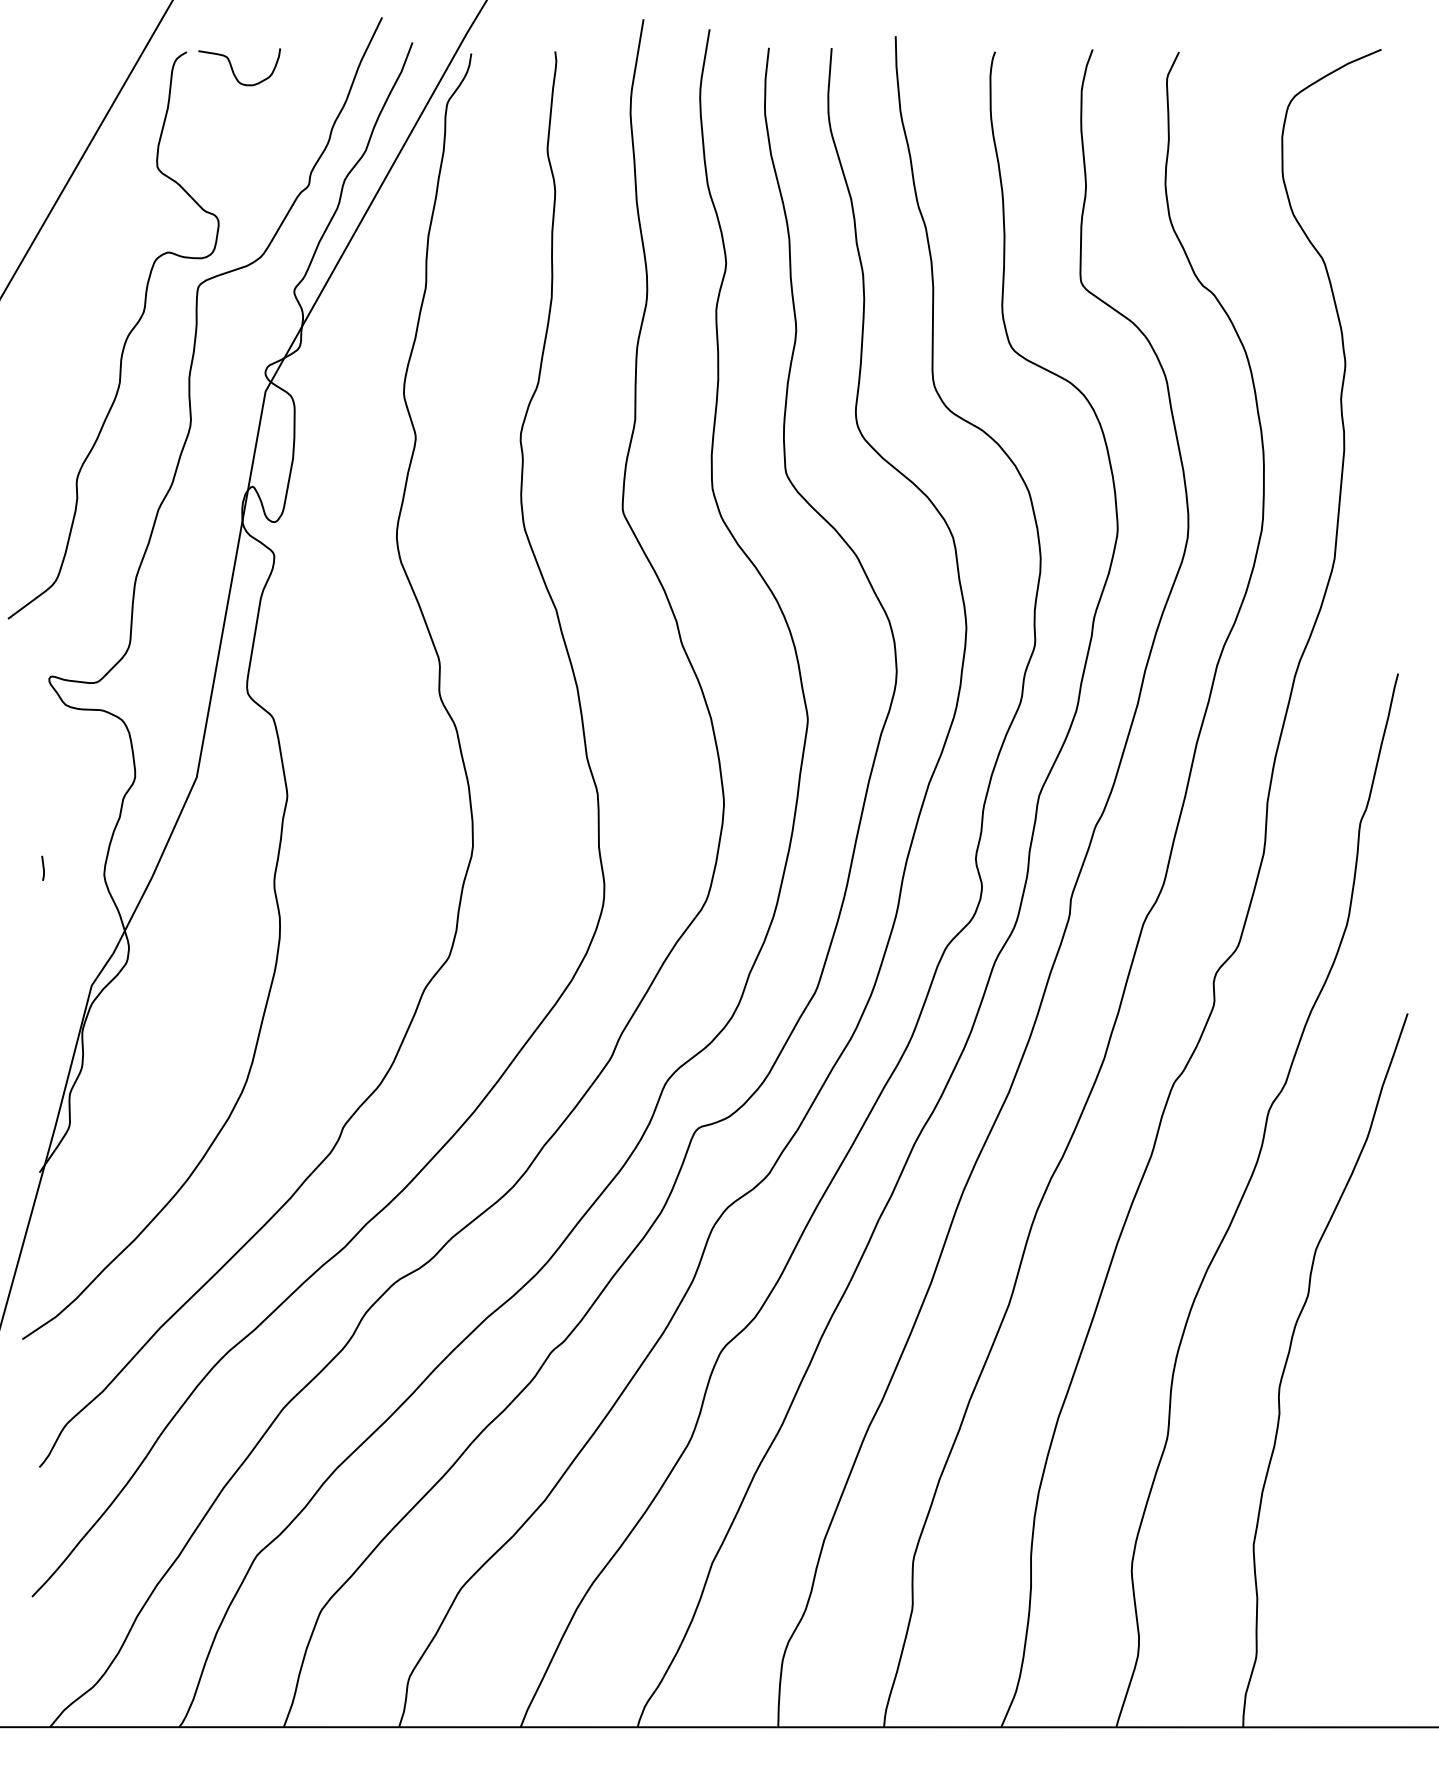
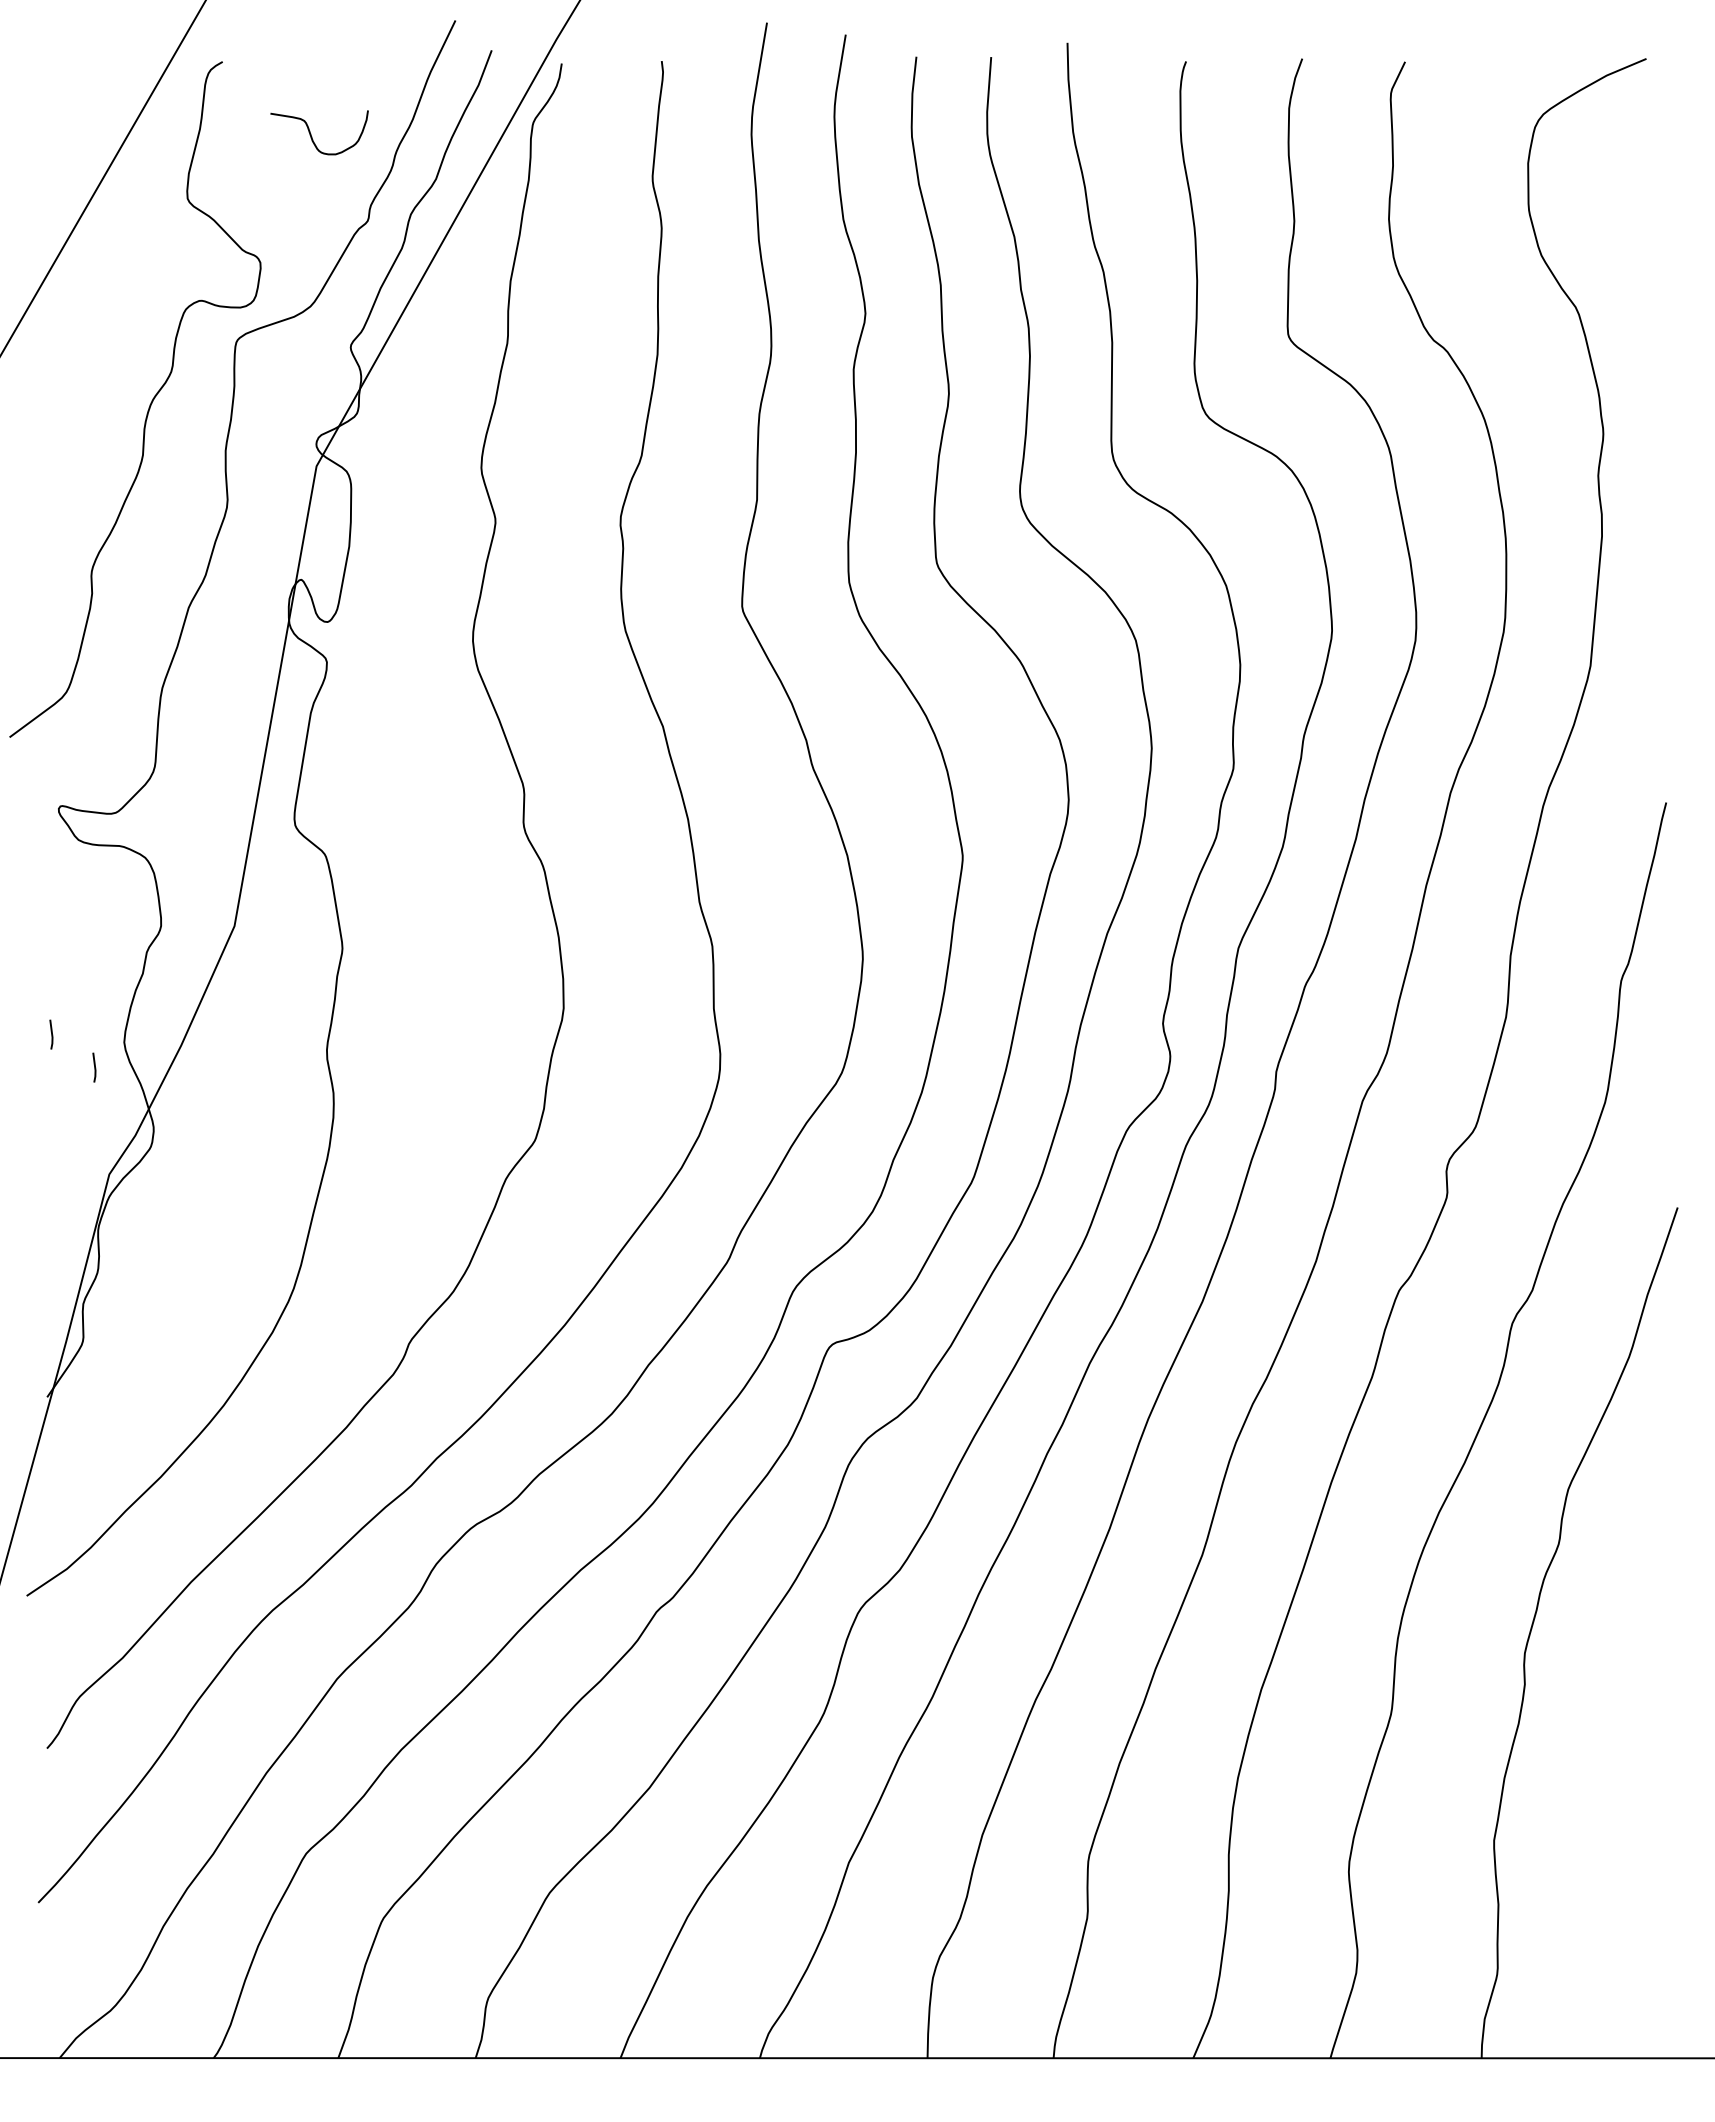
curve: (232, 67) -> (311, 133), moved
line: (79, 895) -> (94, 1067), added

